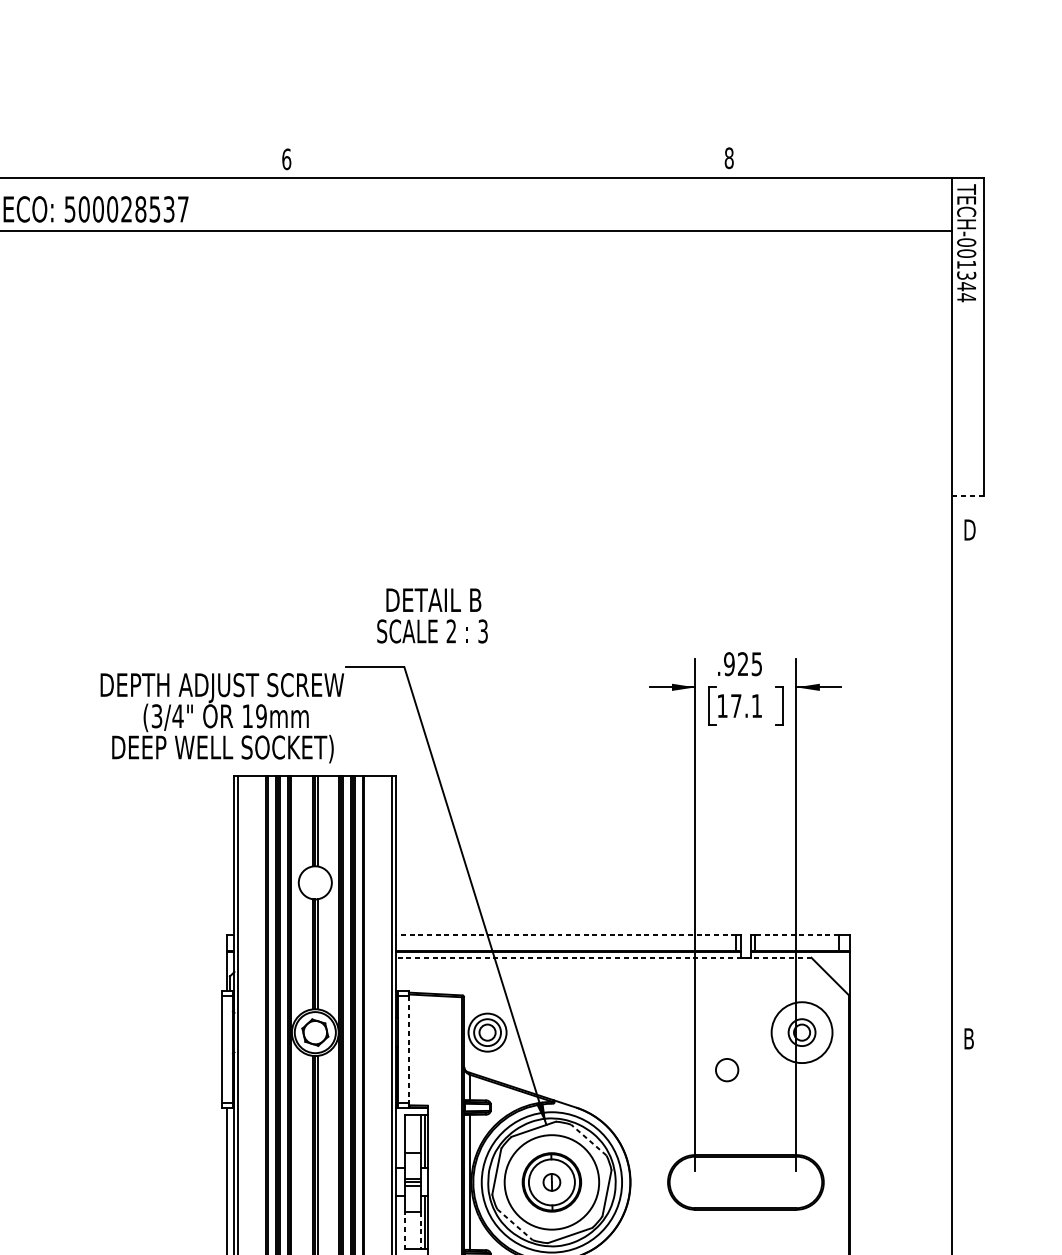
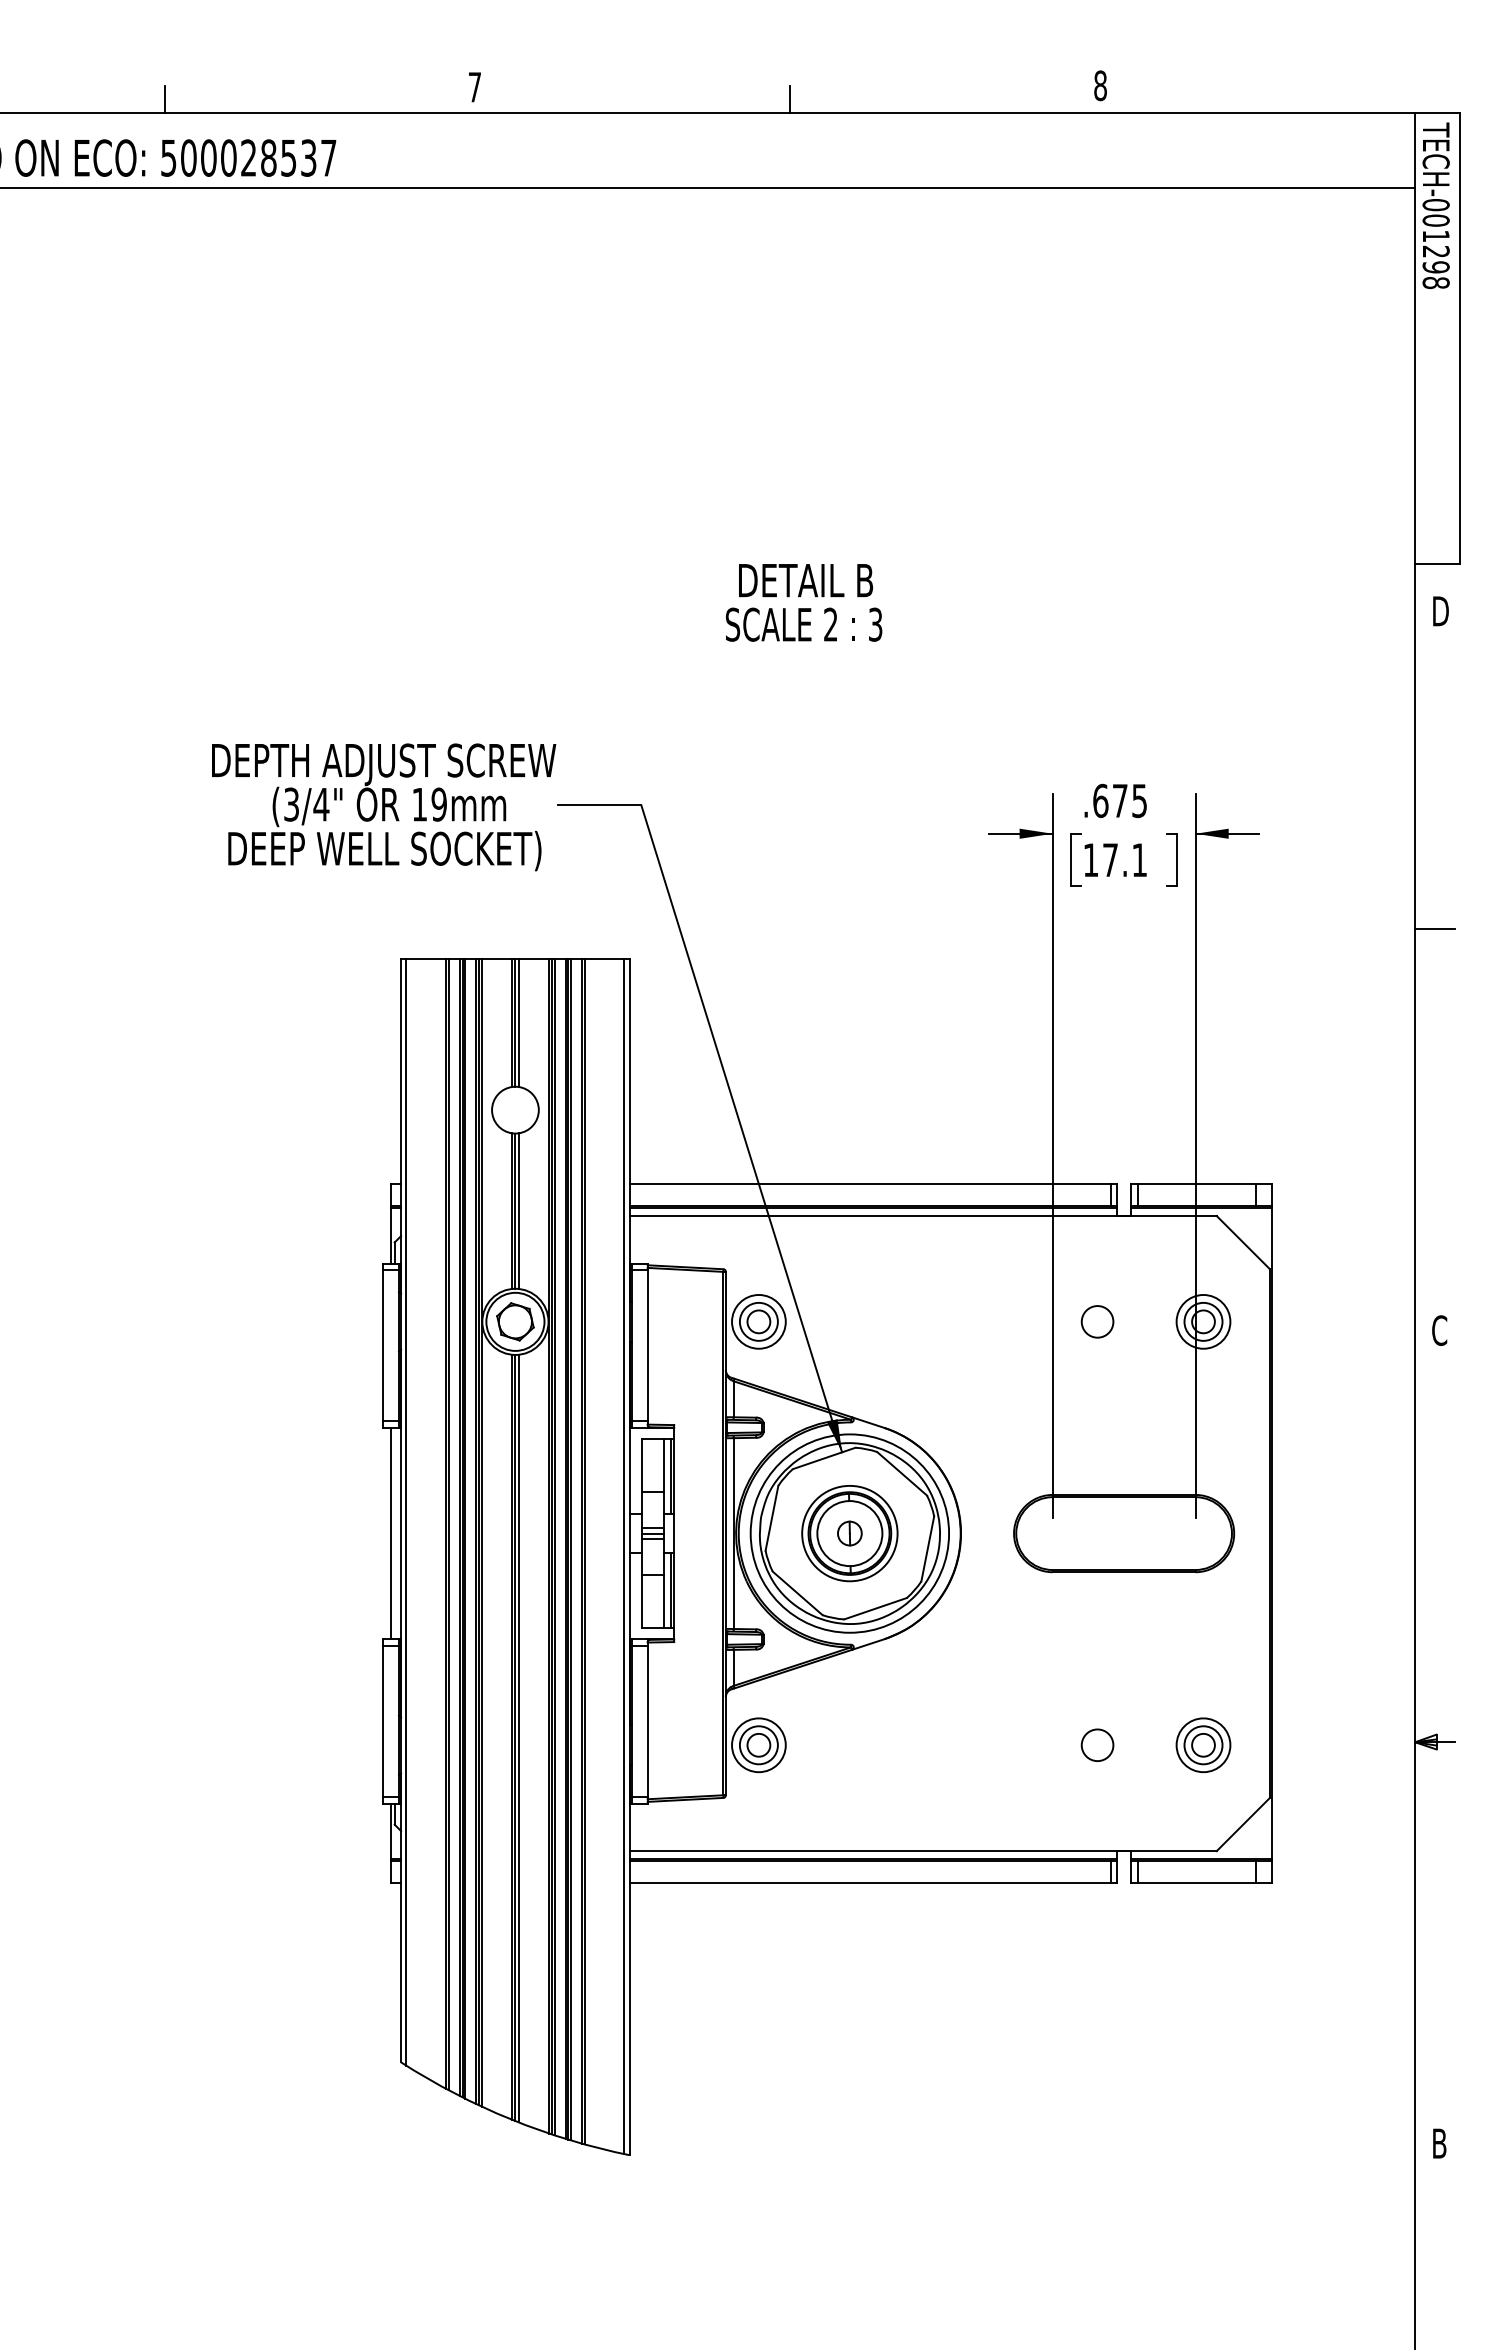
text: (286, 159) -> (474, 87), 6 -> 7
line: (67, 167) -> (164, 99), added
line: (509, 167) -> (789, 99), added
text: (966, 286) -> (1435, 267), TECH-001344 -> TECH-001298
line: (967, 496) -> (1437, 563), dashed -> solid
text: (432, 615) -> (804, 602), moved
text: (736, 663) -> (1110, 800), .925 -> .675
text: (222, 718) -> (384, 807), moved
line: (965, 754) -> (1434, 928), added
line: (565, 935) -> (869, 1184), dashed -> solid
line: (797, 935) -> (1196, 1184), dashed -> solid
line: (603, 958) -> (922, 1216), dashed -> solid
circle: (802, 1032) -> (1203, 1321), size x0.62
text: (969, 1038) -> (1439, 1330), B -> C
line: (408, 1050) -> (647, 1346), dashed -> solid
circle: (727, 1069) -> (1097, 1321), moved
line: (588, 1139) -> (901, 1473), dashed -> solid
circle: (551, 1182) -> (849, 1533), size x0.71
line: (515, 1224) -> (798, 1593), dashed -> solid
line: (404, 1230) -> (641, 1601), dashed -> solid
line: (420, 1231) -> (664, 1602), dashed -> solid

